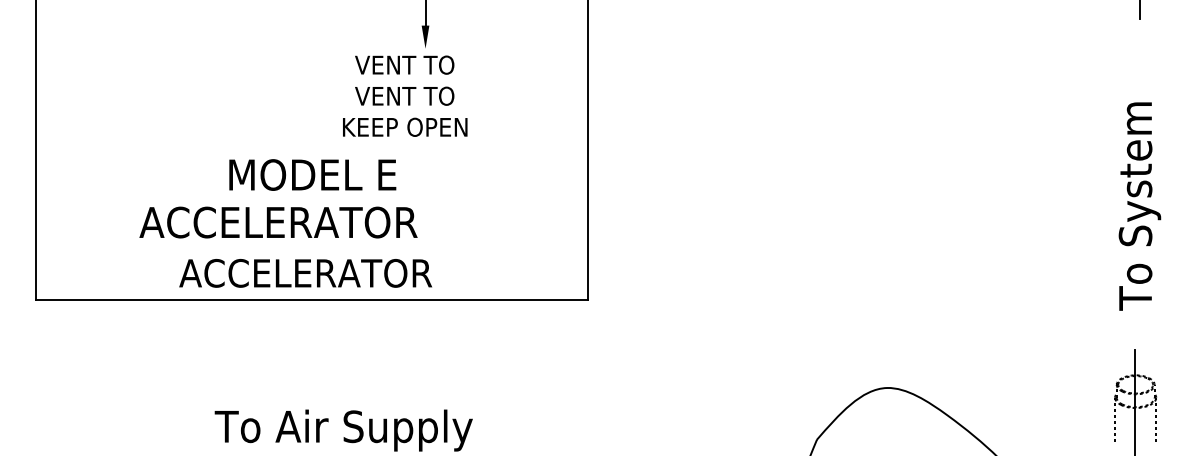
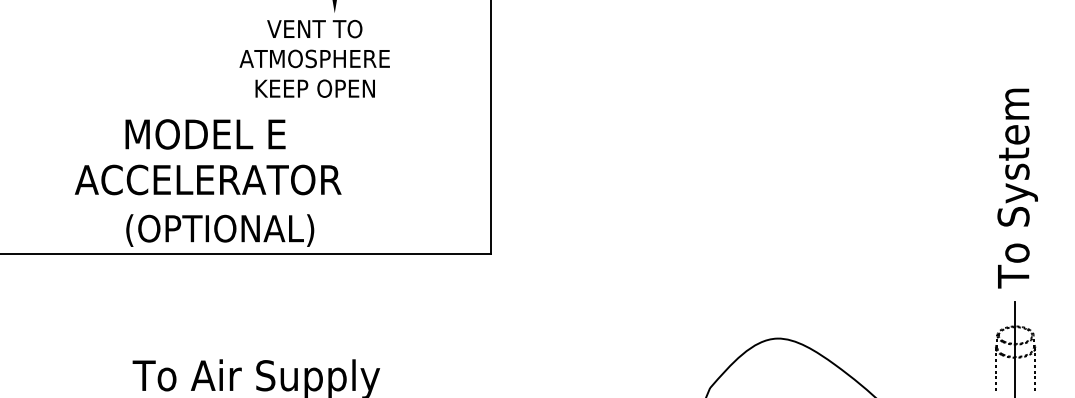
text: (404, 95) -> (314, 58), VENT TO -> ATMOSPHERE
text: (312, 174) -> (205, 133), moved
text: (1139, 206) -> (1017, 188), moved
text: (278, 222) -> (208, 179), moved
text: (305, 275) -> (219, 230), ACCELERATOR -> (OPTIONAL)

